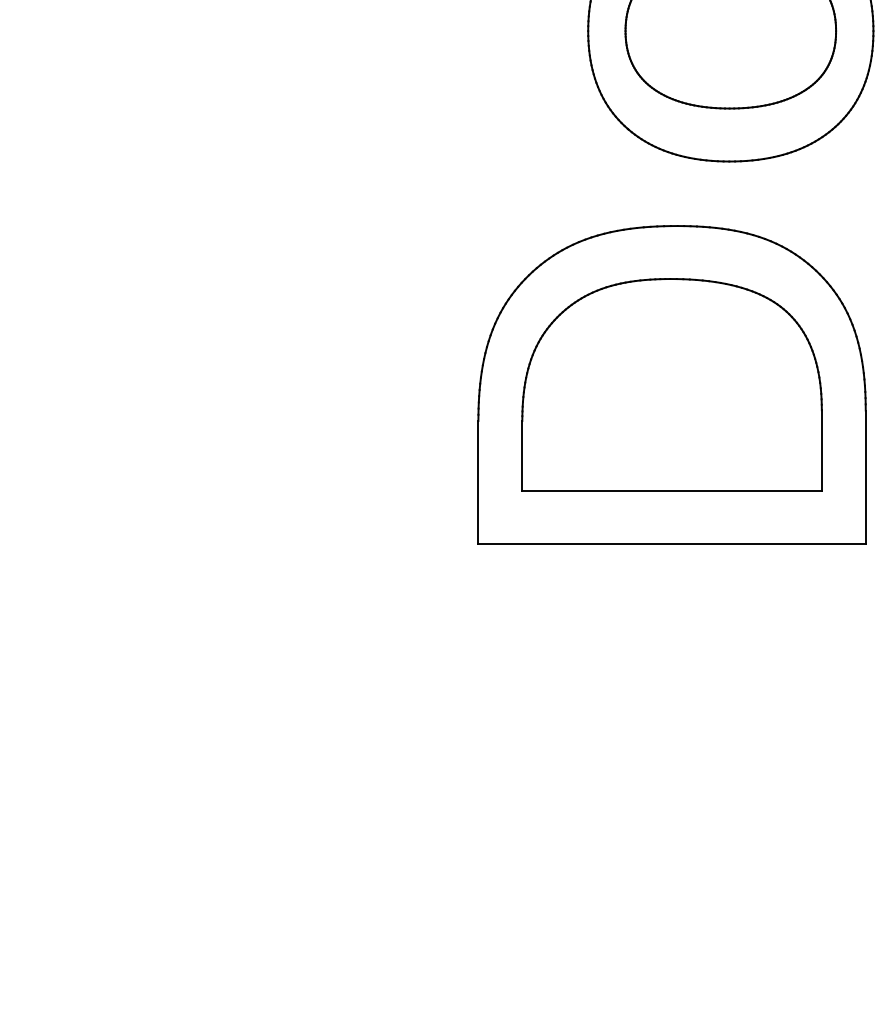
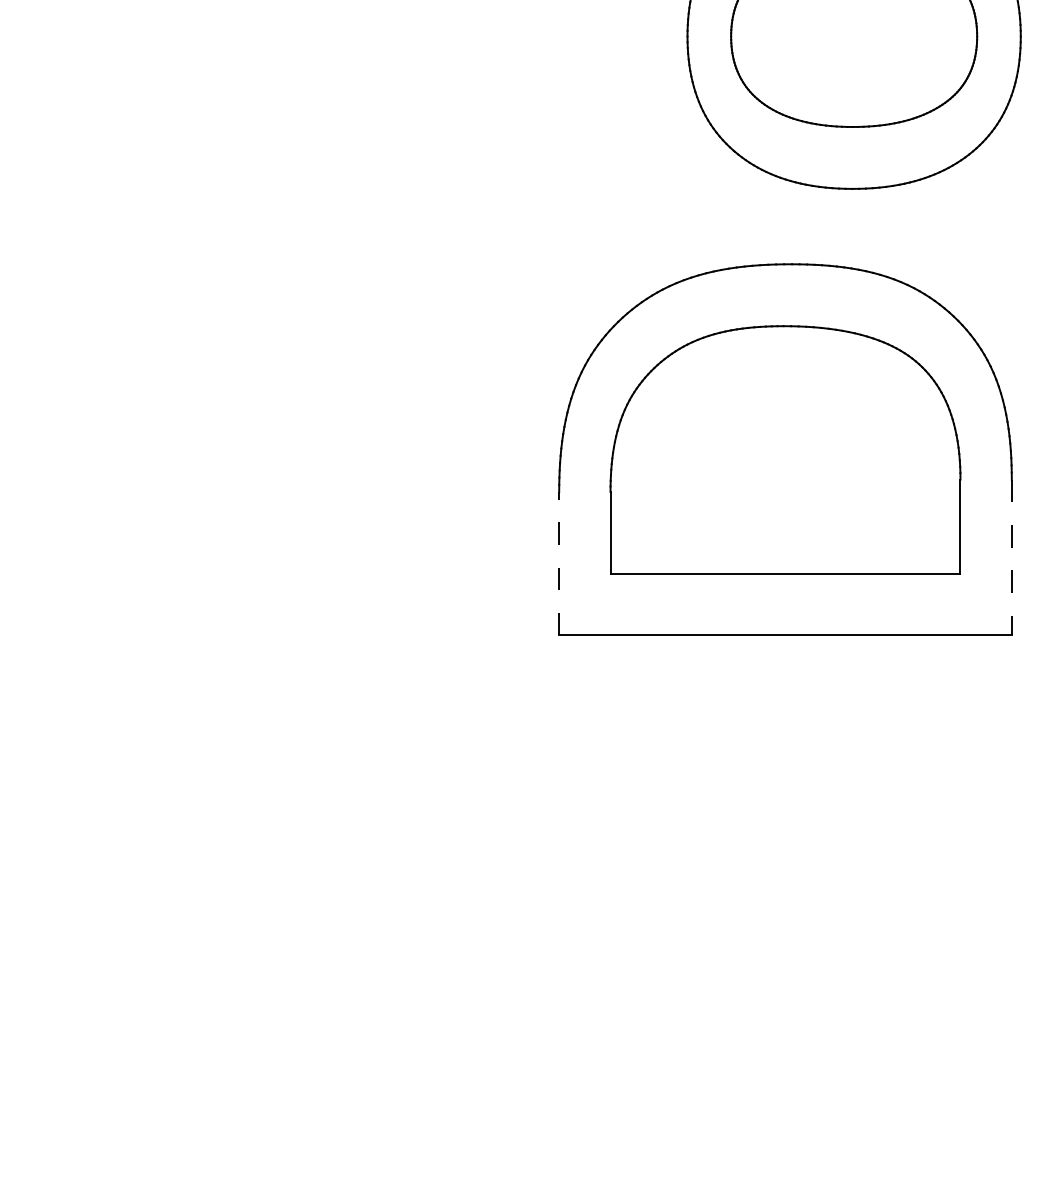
line: (865, 477) -> (1011, 558), solid -> dashed
line: (478, 481) -> (559, 562), solid -> dashed

